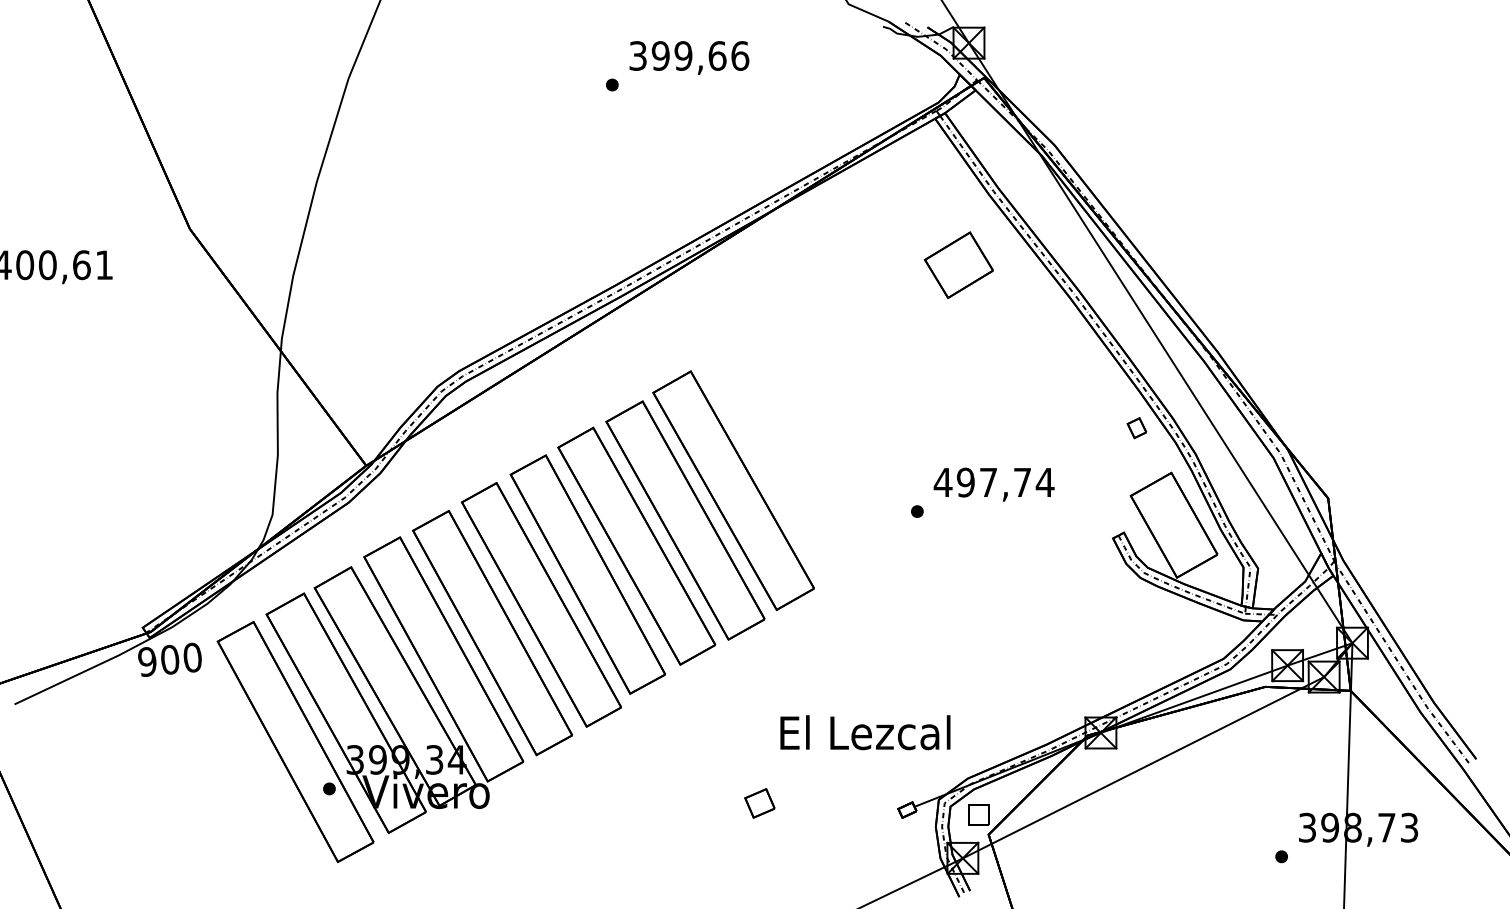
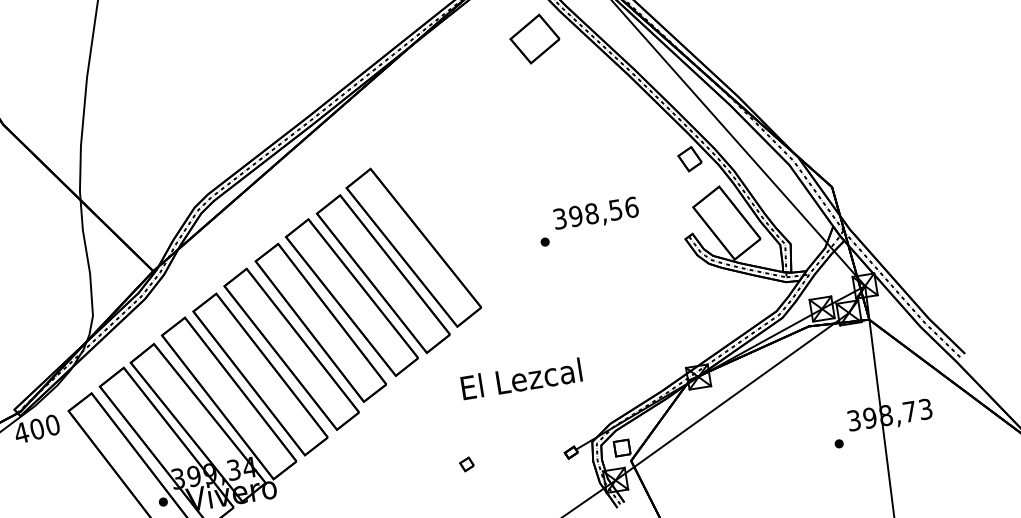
part: (958, 265) -> (534, 39), moved
part: (1136, 427) -> (689, 158), size x1.67
text: (993, 482) -> (595, 213), 497,74 -> 398,56
text: (147, 661) -> (21, 432), 900 -> 400
text: (865, 732) -> (521, 378), moved
part: (759, 803) -> (466, 464), size x0.62

